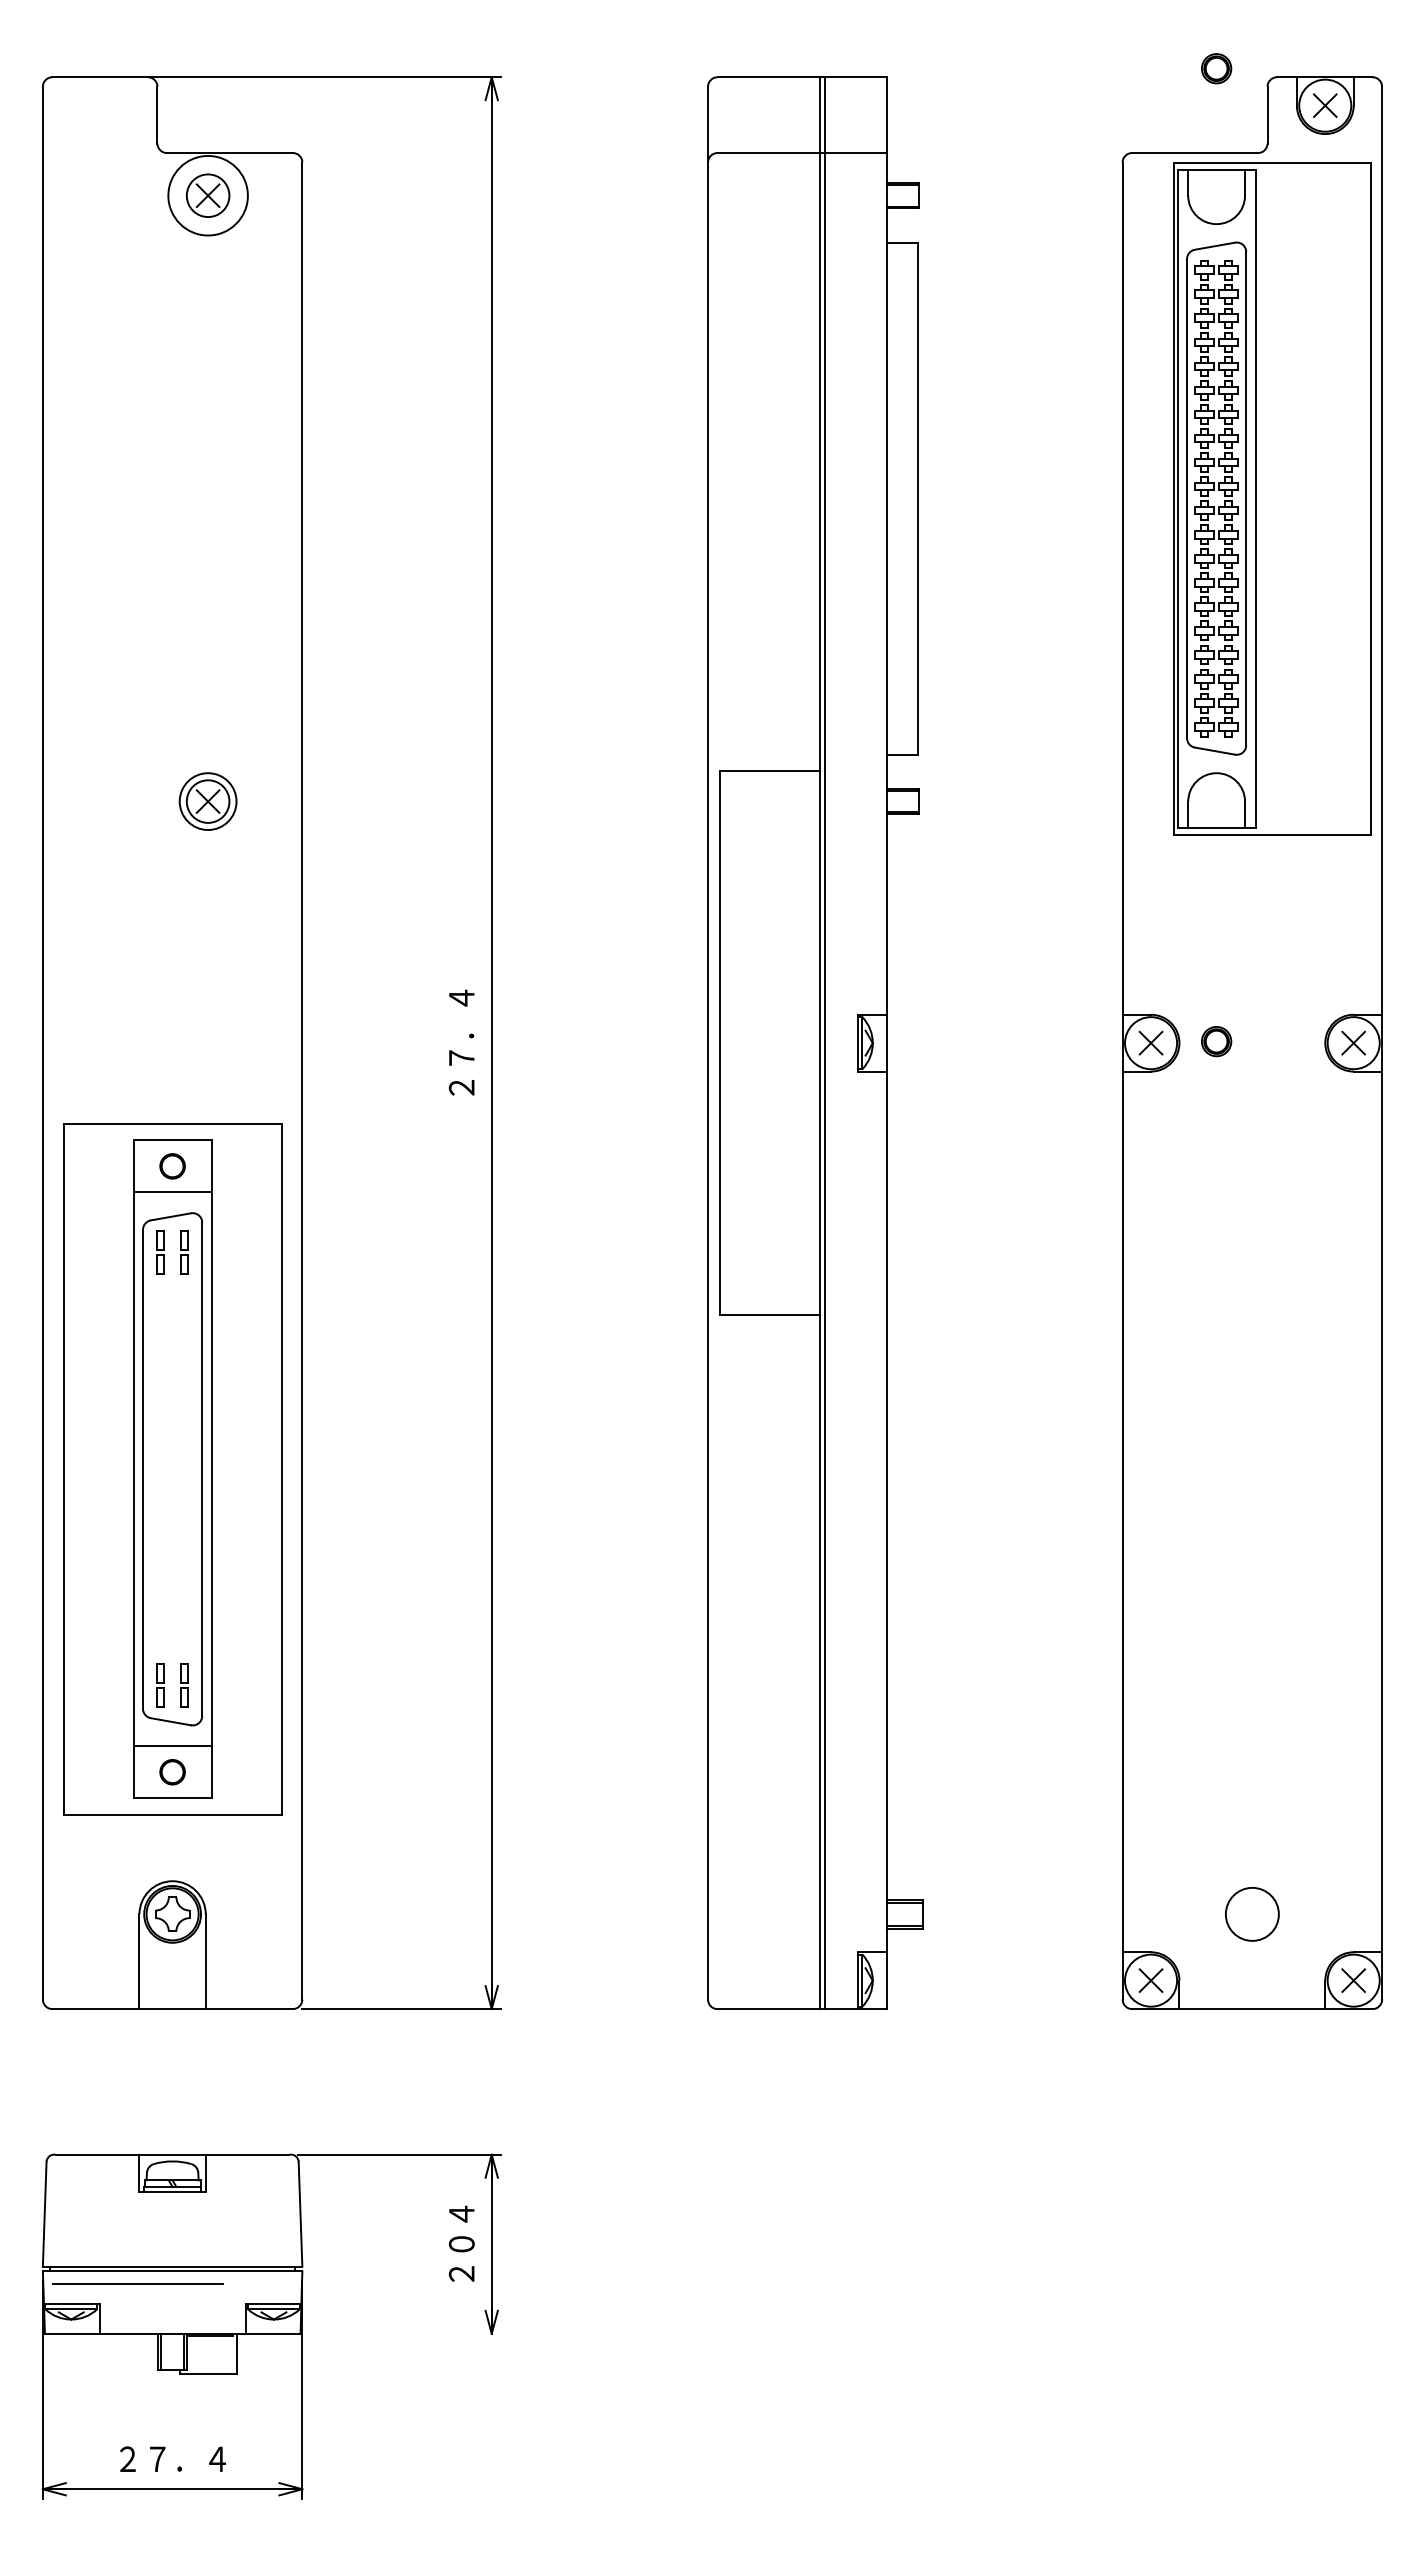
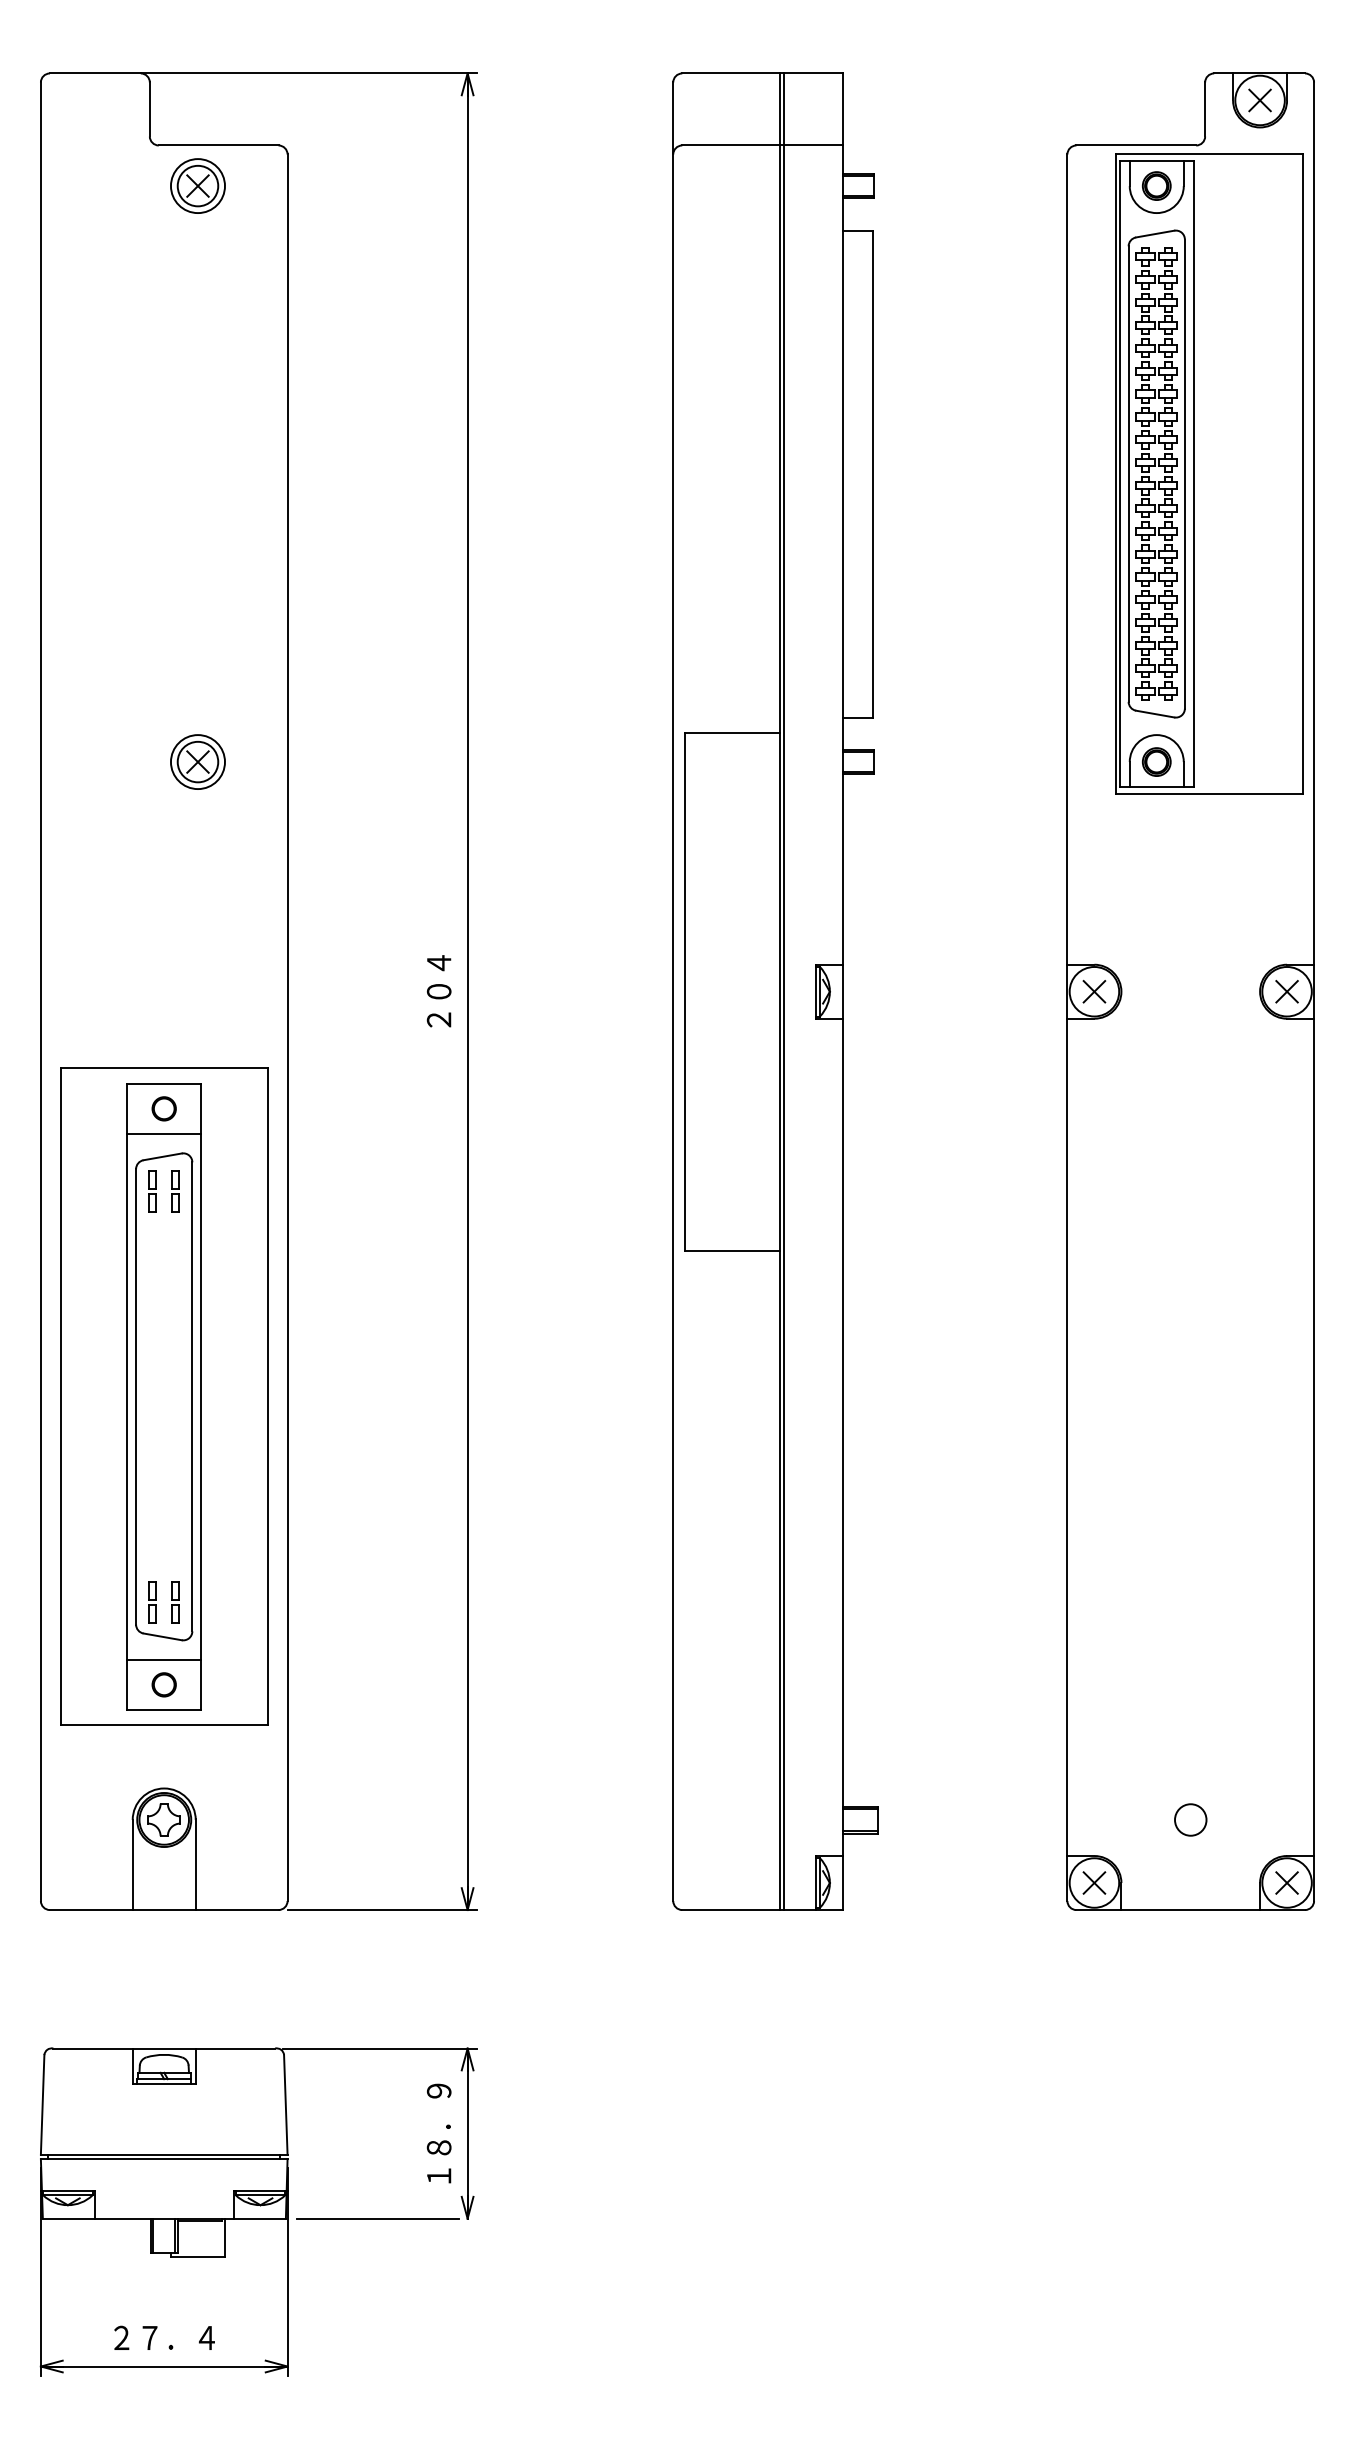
part: (1216, 68) -> (1156, 185), moved
circle: (207, 195) -> (197, 185), size x0.71
part: (1216, 1041) -> (1156, 761), moved
text: (461, 1042) -> (438, 991), ２７．４ -> ２０４
circle: (1251, 1913) -> (1189, 1819), size x0.62
text: (461, 2243) -> (438, 2132), ２０４ -> １８．９
line: (137, 2283) -> (377, 2218), moved

